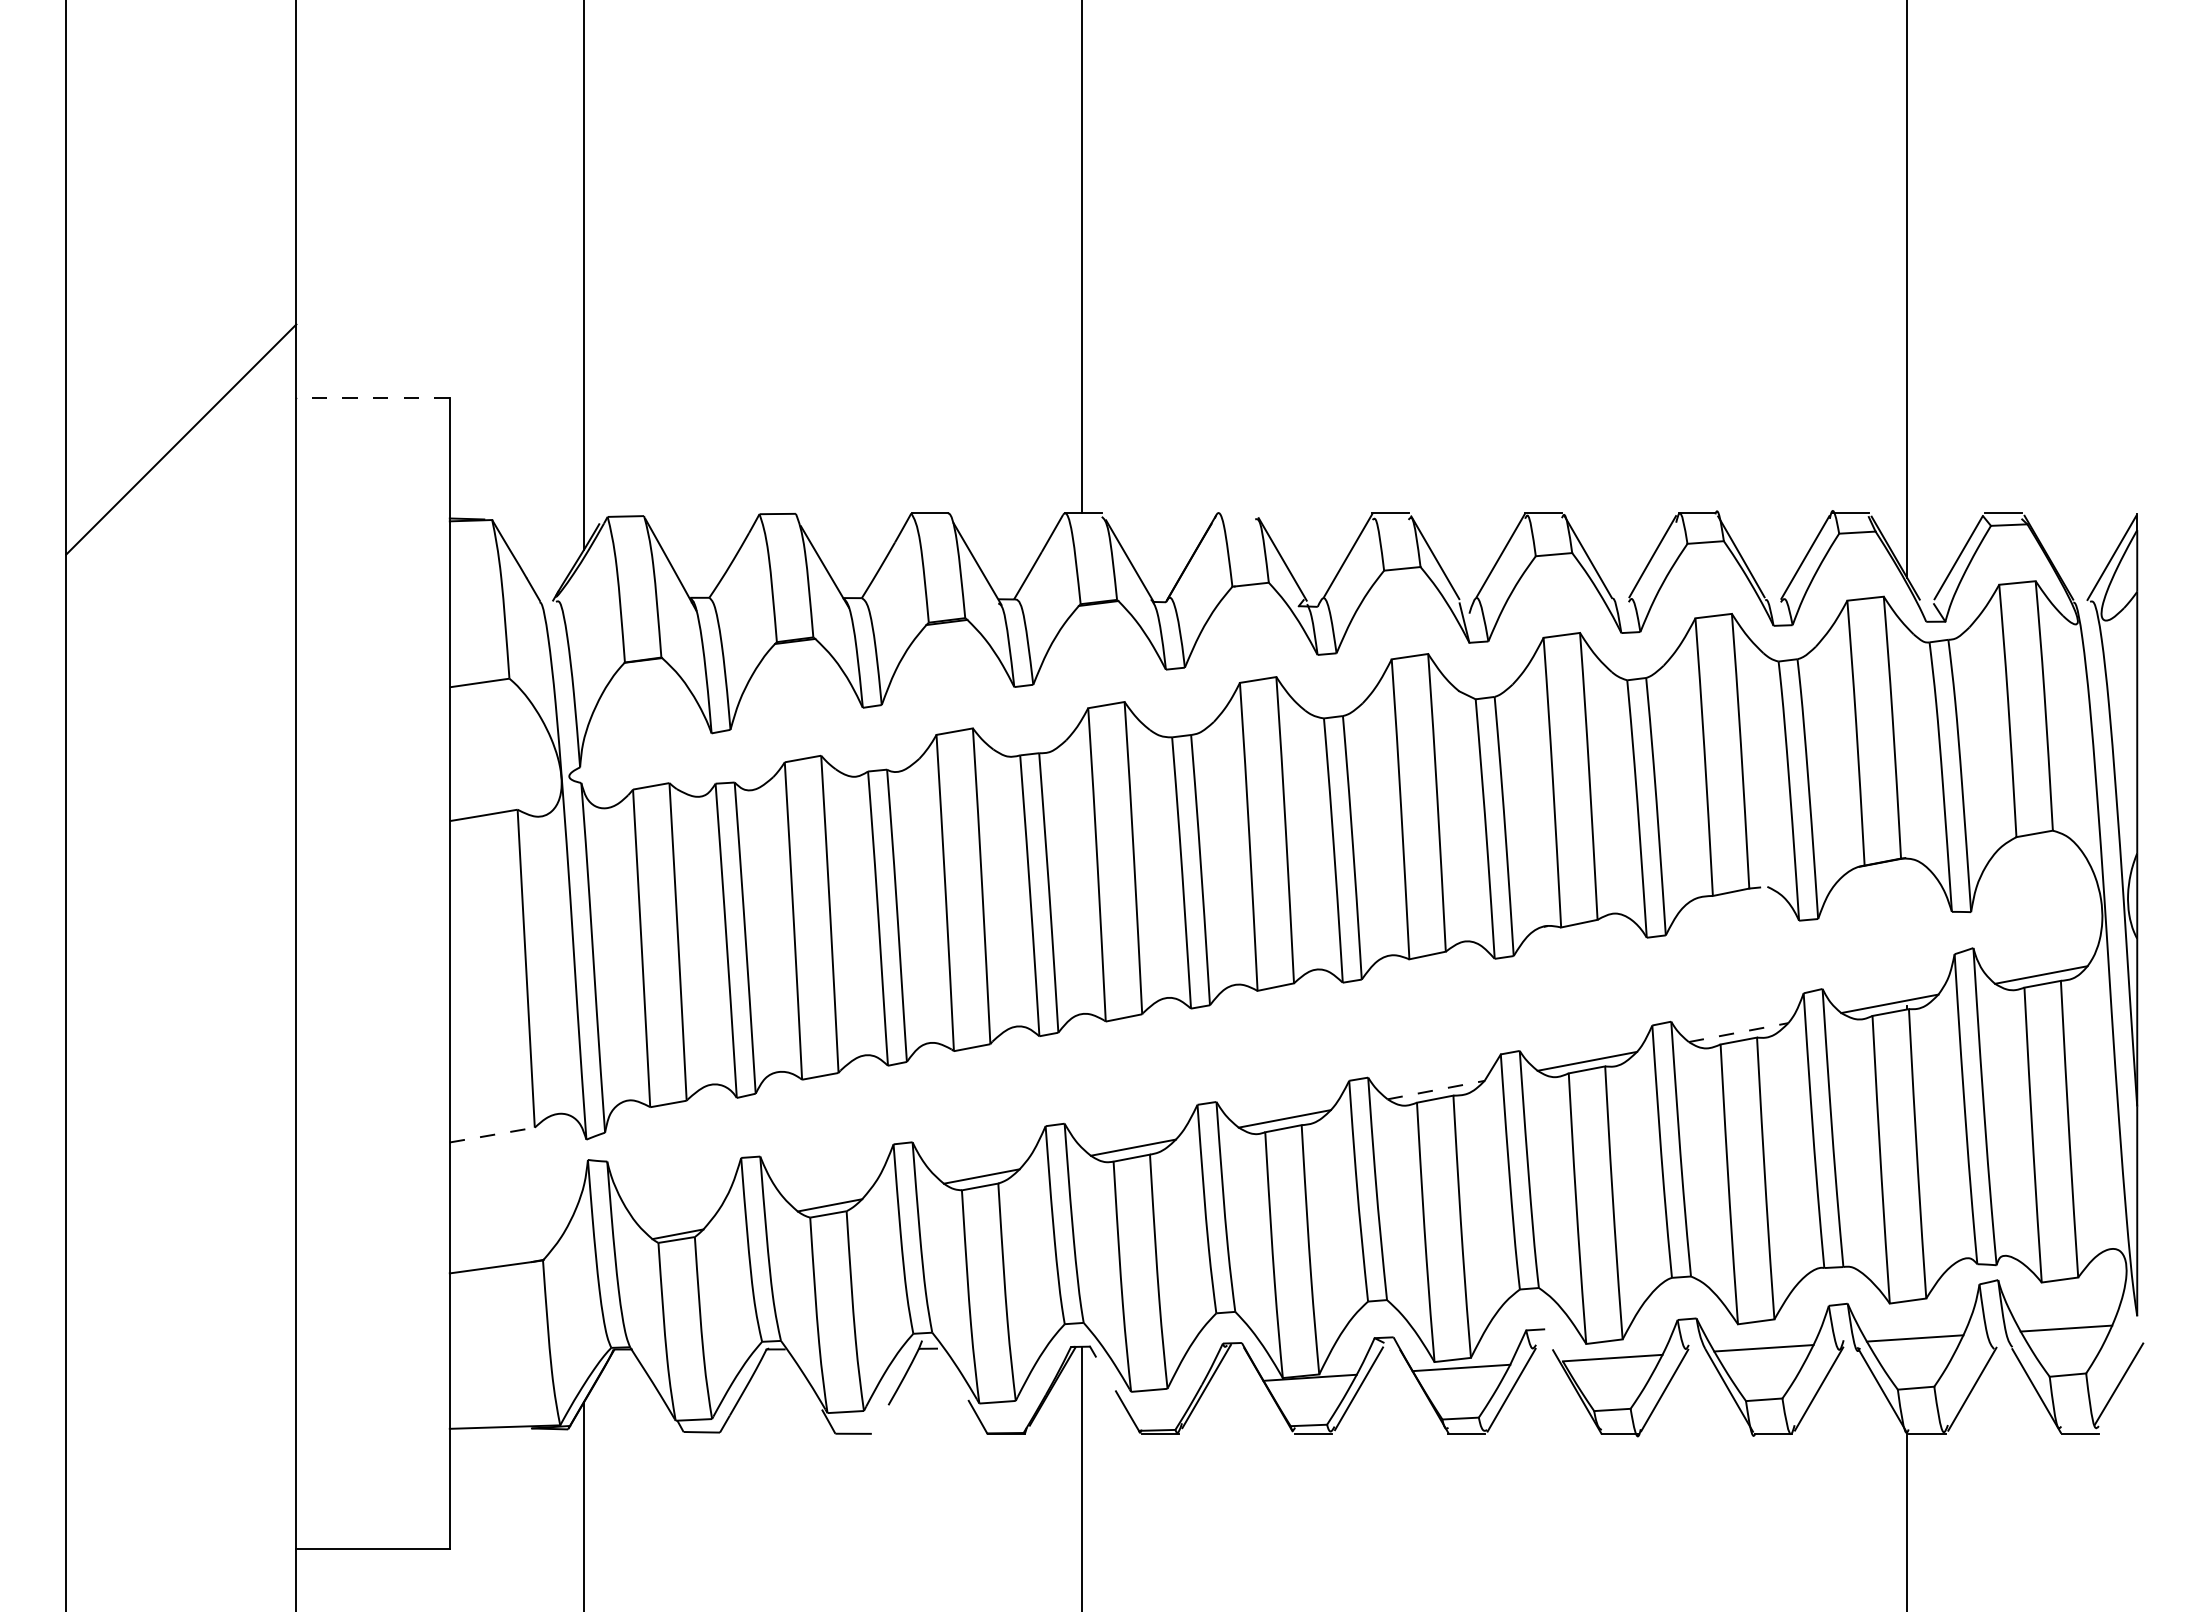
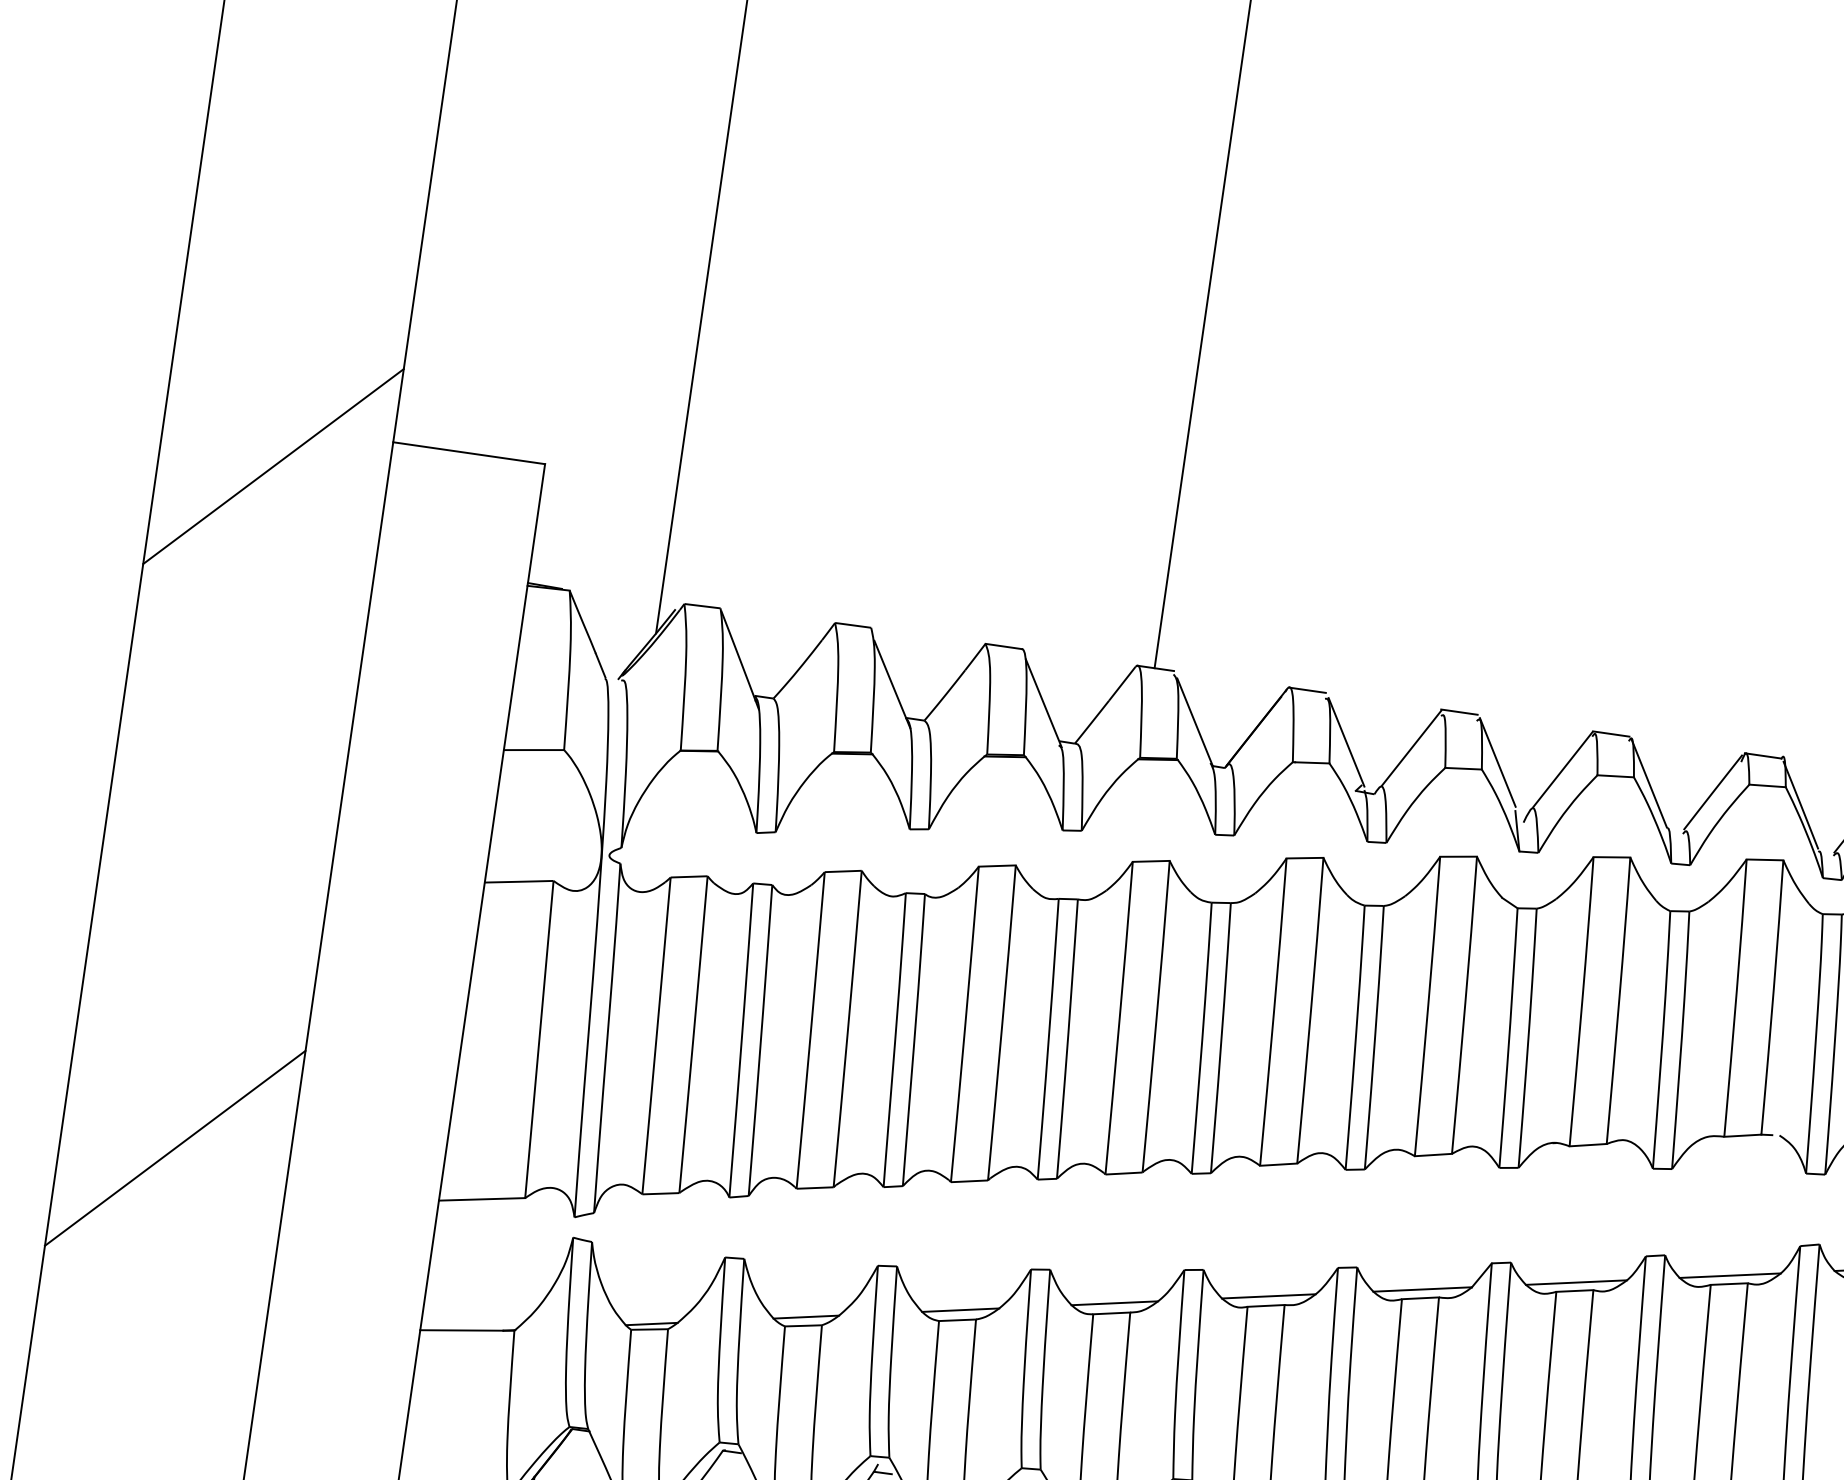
line: (373, 398) -> (469, 453), dashed -> solid
line: (1236, 513) -> (1307, 690), added
line: (1738, 1032) -> (1730, 1275), dashed -> solid
line: (1436, 1090) -> (1422, 1289), dashed -> solid
line: (181, 1128) -> (175, 1148), added
line: (492, 1134) -> (482, 1198), dashed -> solid

